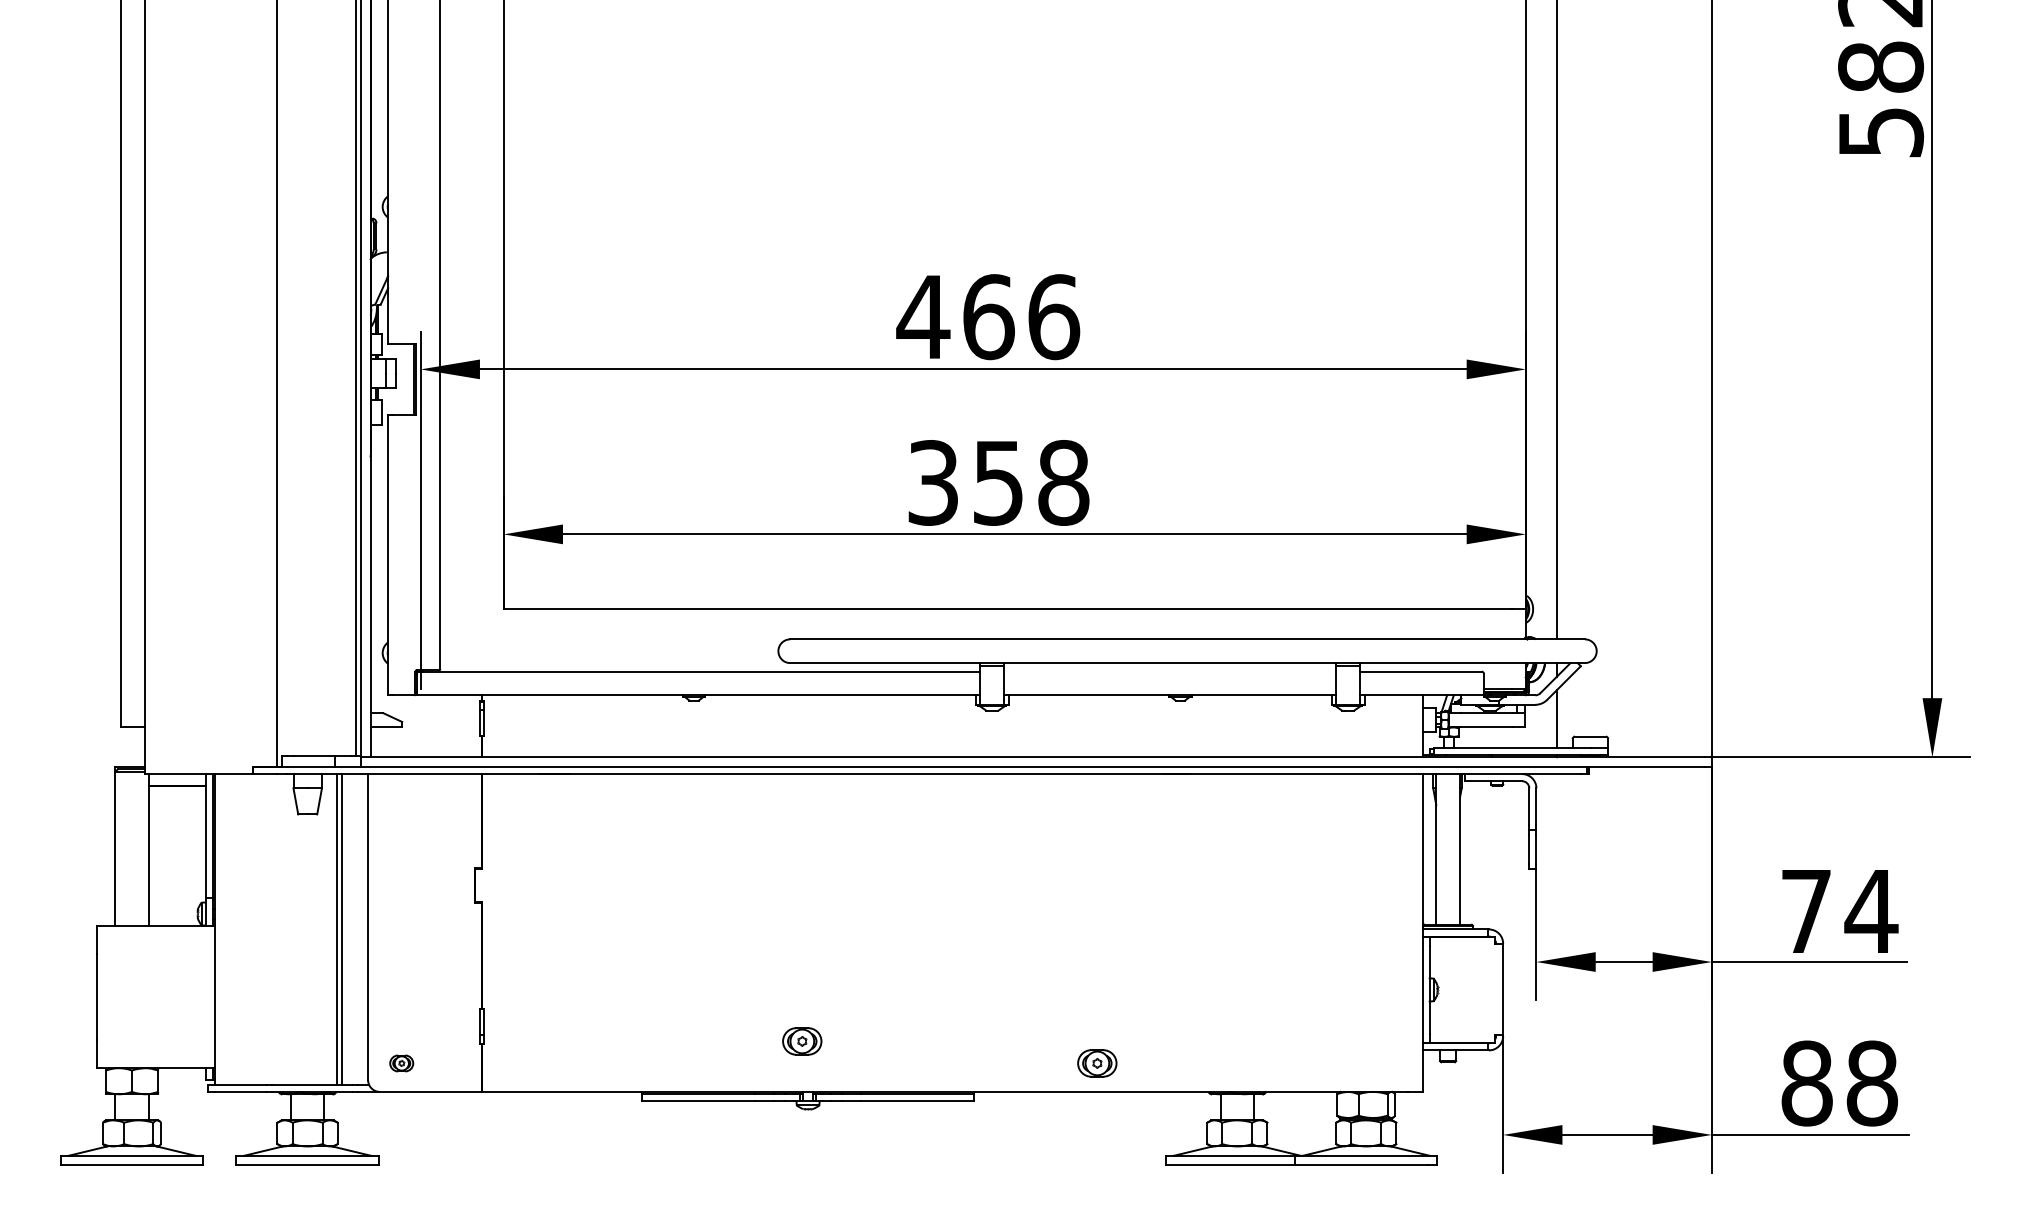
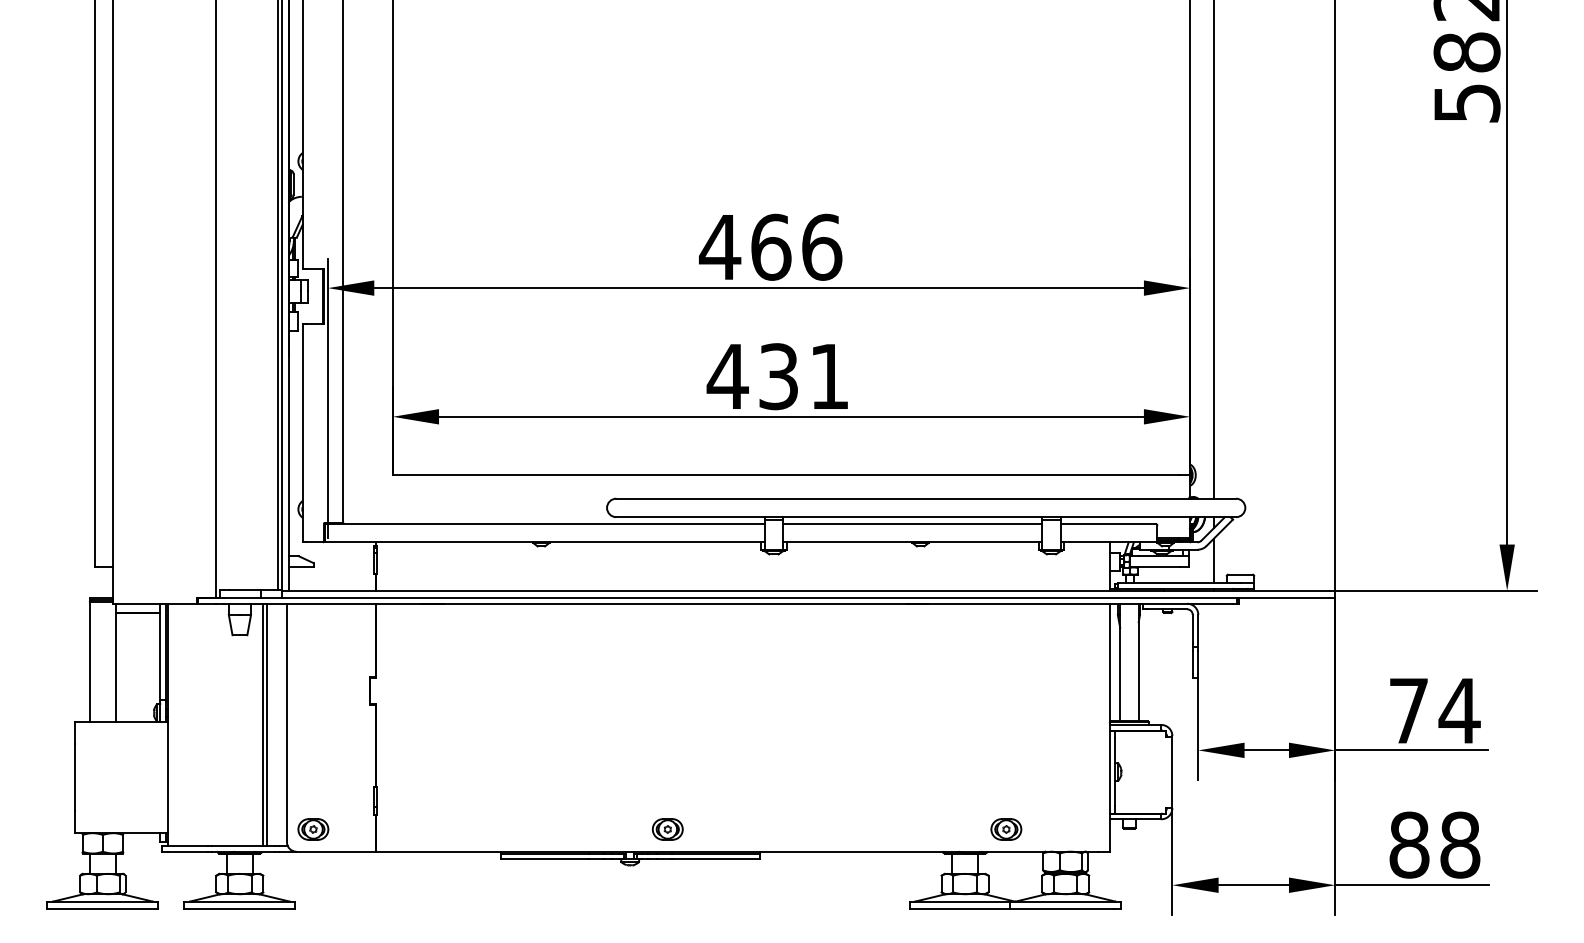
text: (997, 482) -> (777, 376), 358 -> 431
line: (1170, 671) -> (912, 523), added
part: (802, 1041) -> (667, 829), moved
part: (401, 1063) -> (313, 829), size x1.67
part: (1097, 1063) -> (1006, 829), moved

